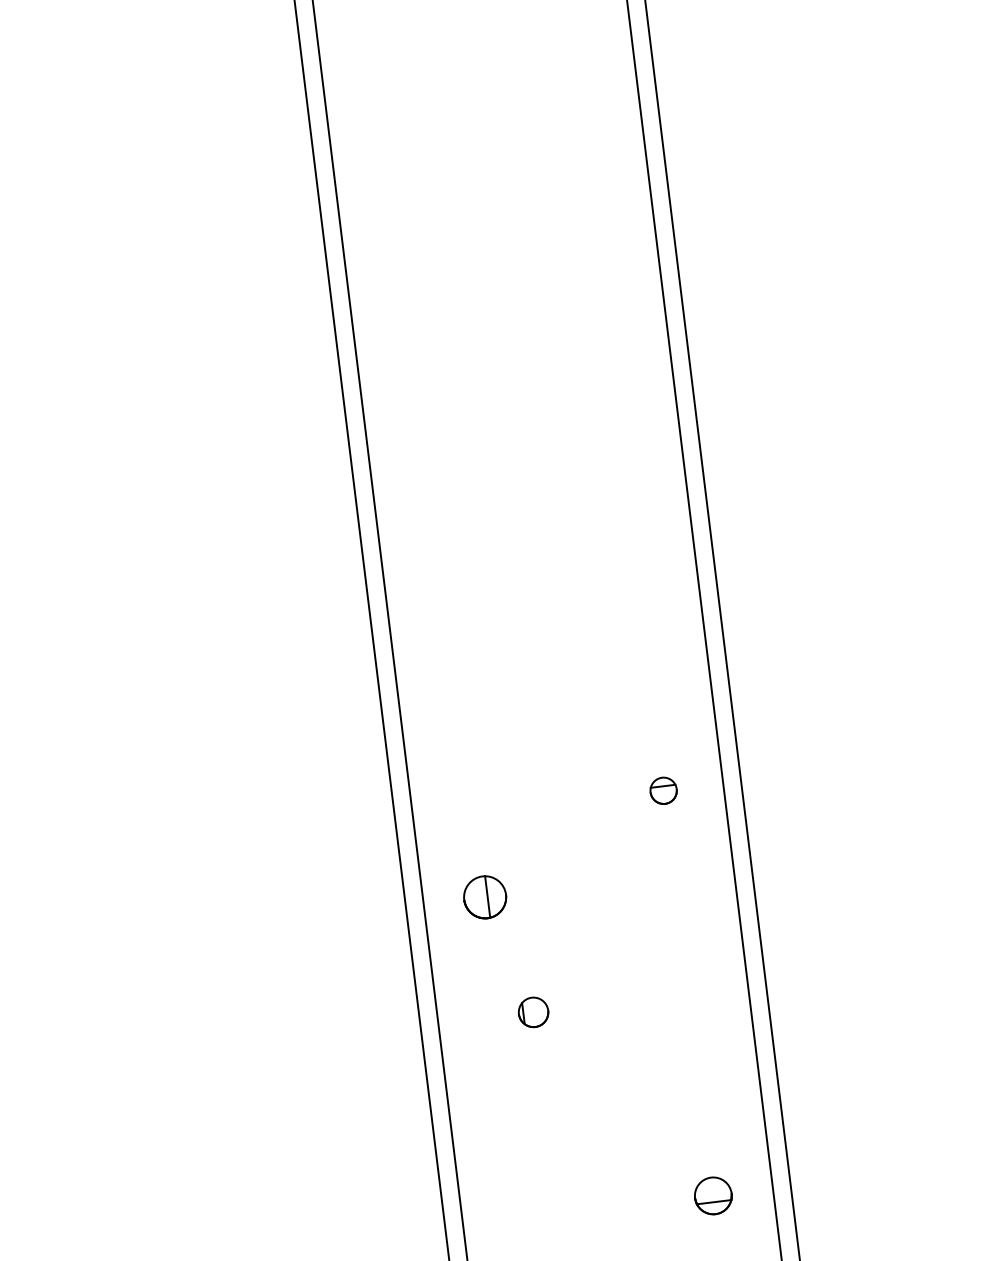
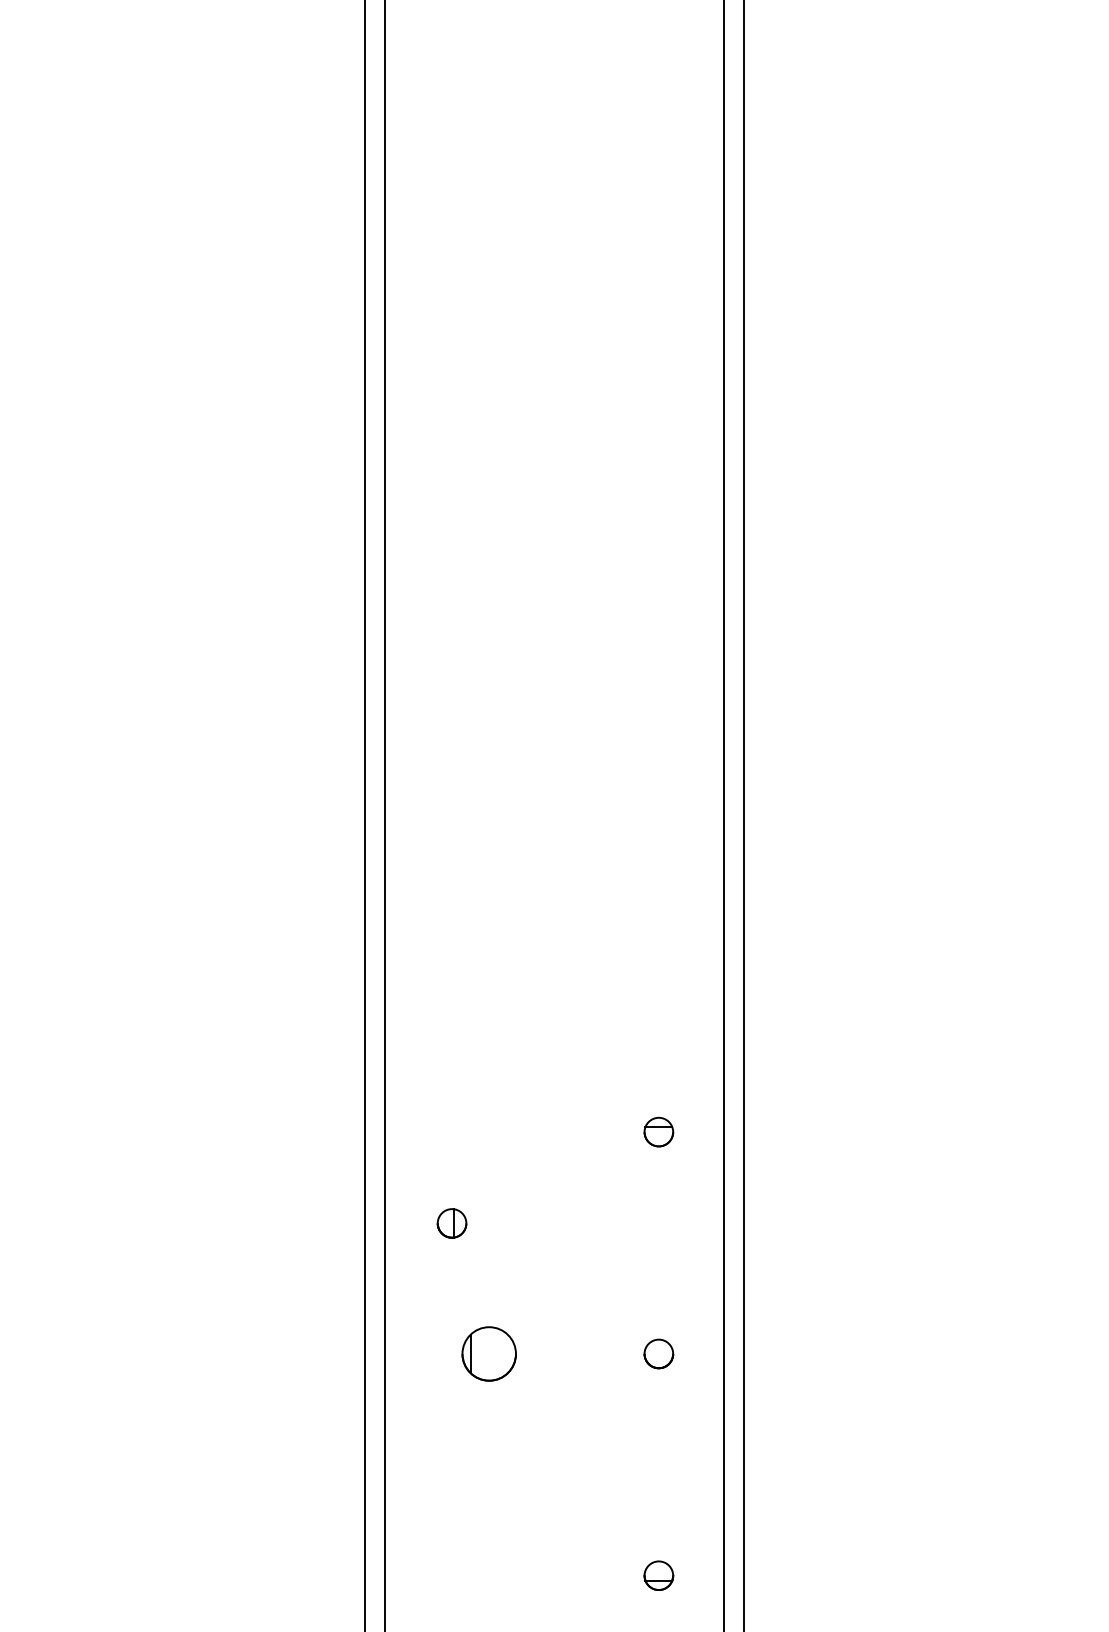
part: (484, 897) -> (451, 1223), size x0.62
part: (688, 992) -> (658, 1353), added
part: (532, 1012) -> (488, 1353), size x1.67
part: (713, 1195) -> (658, 1575), size x0.71

